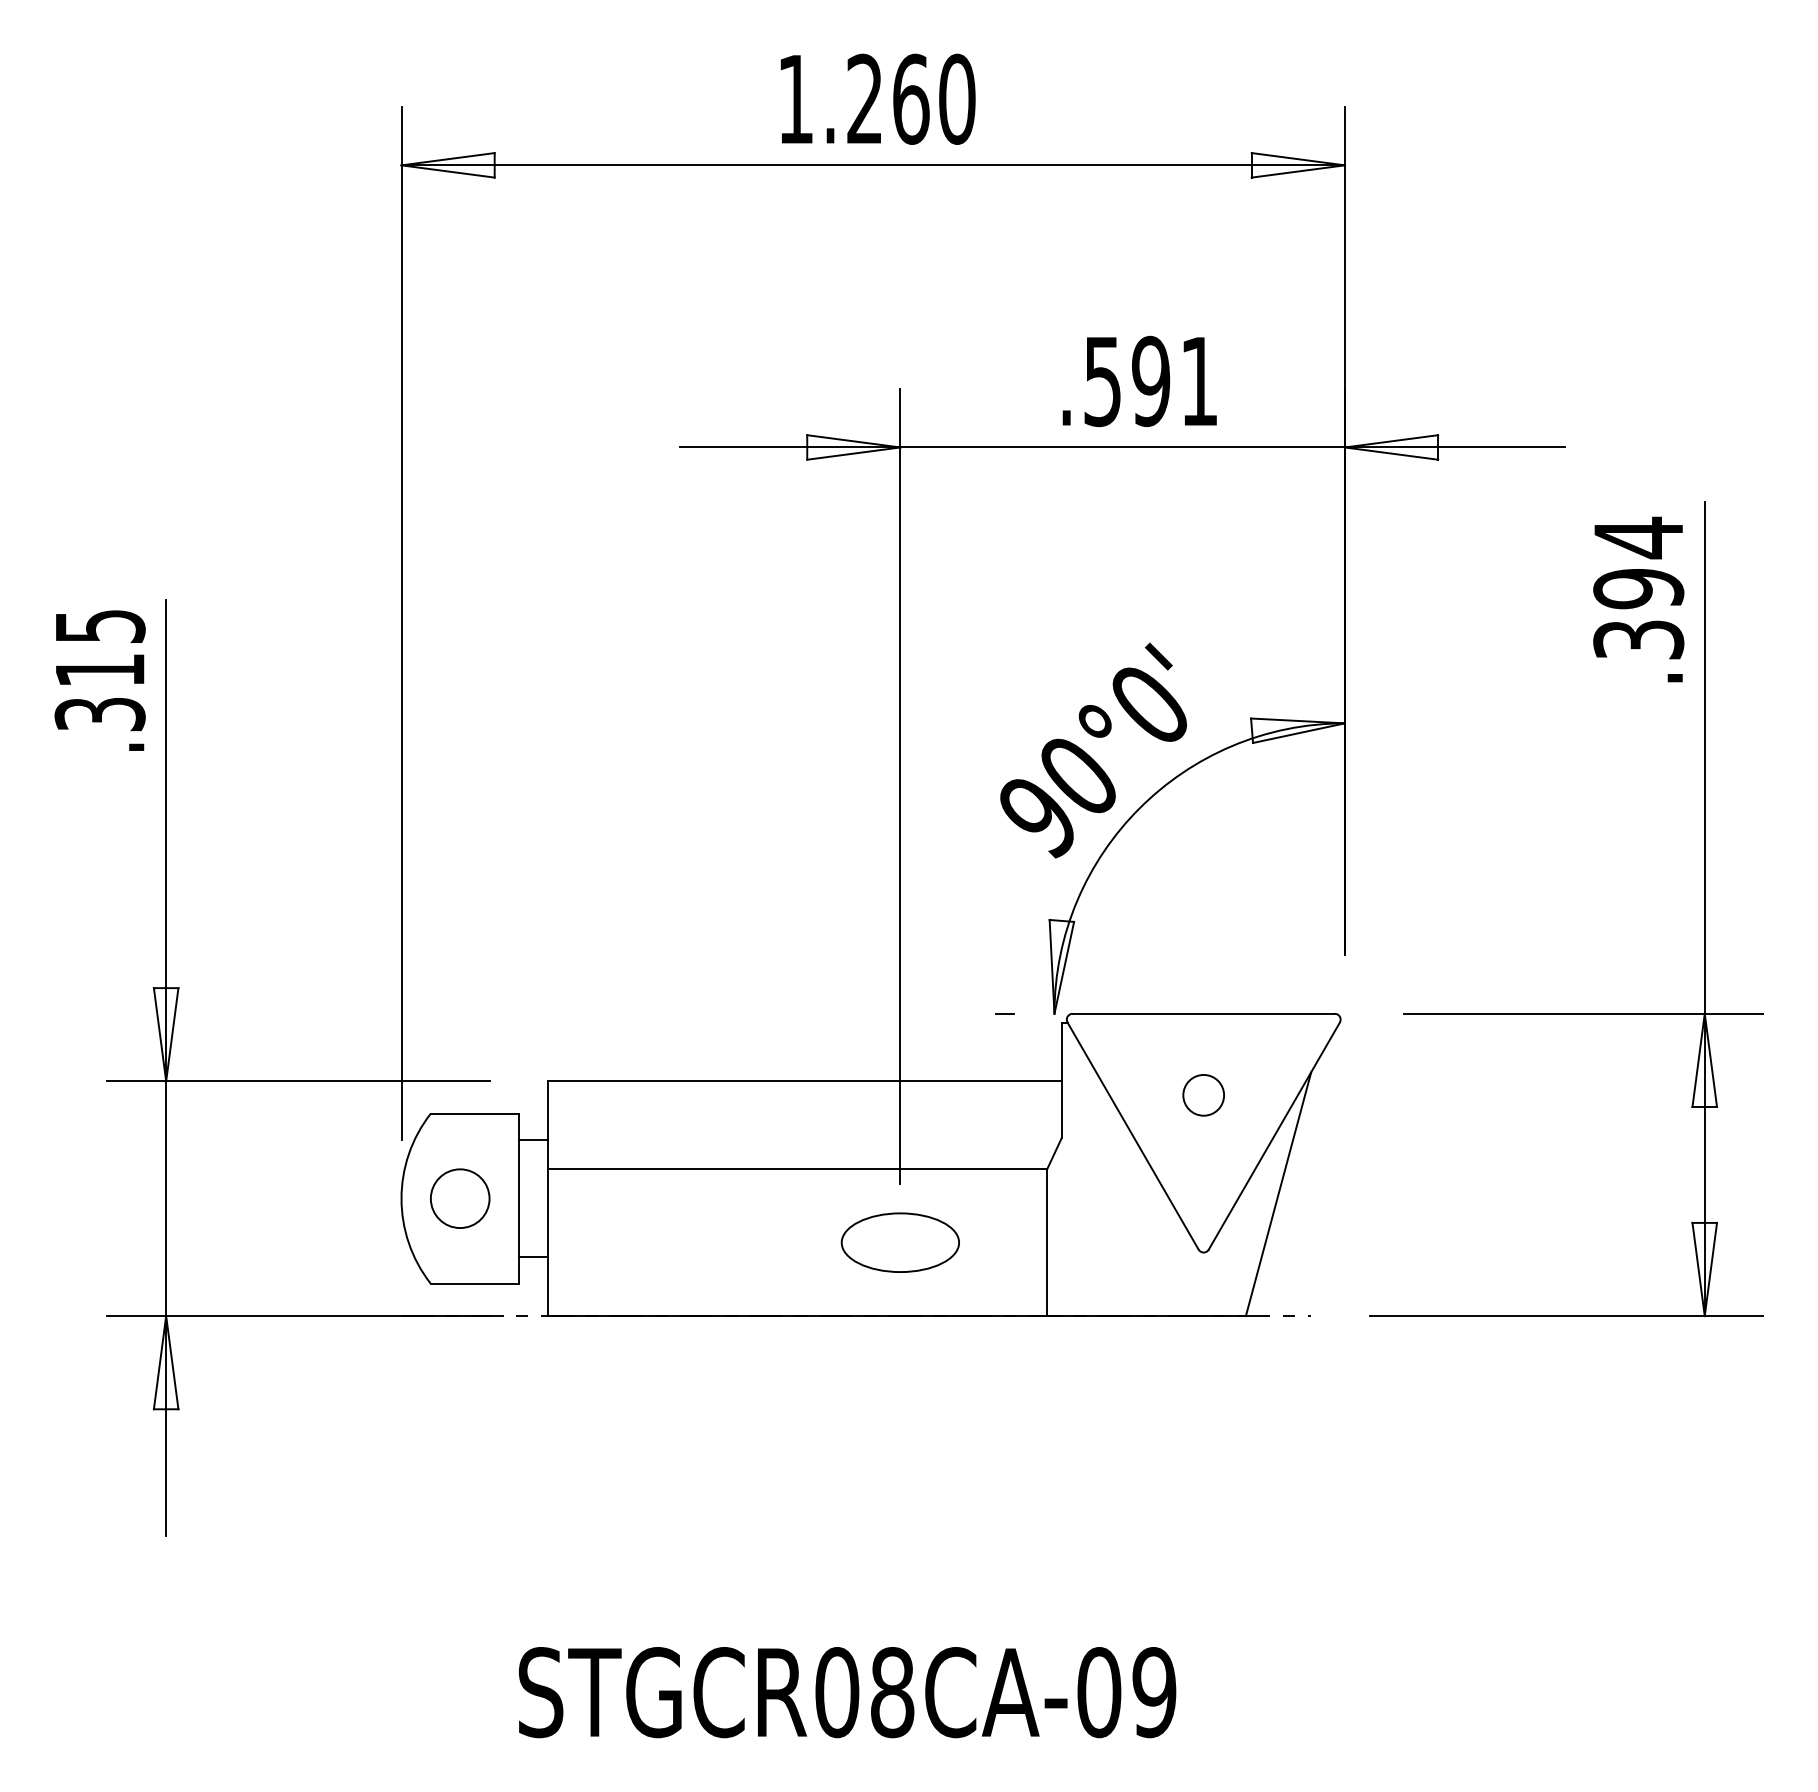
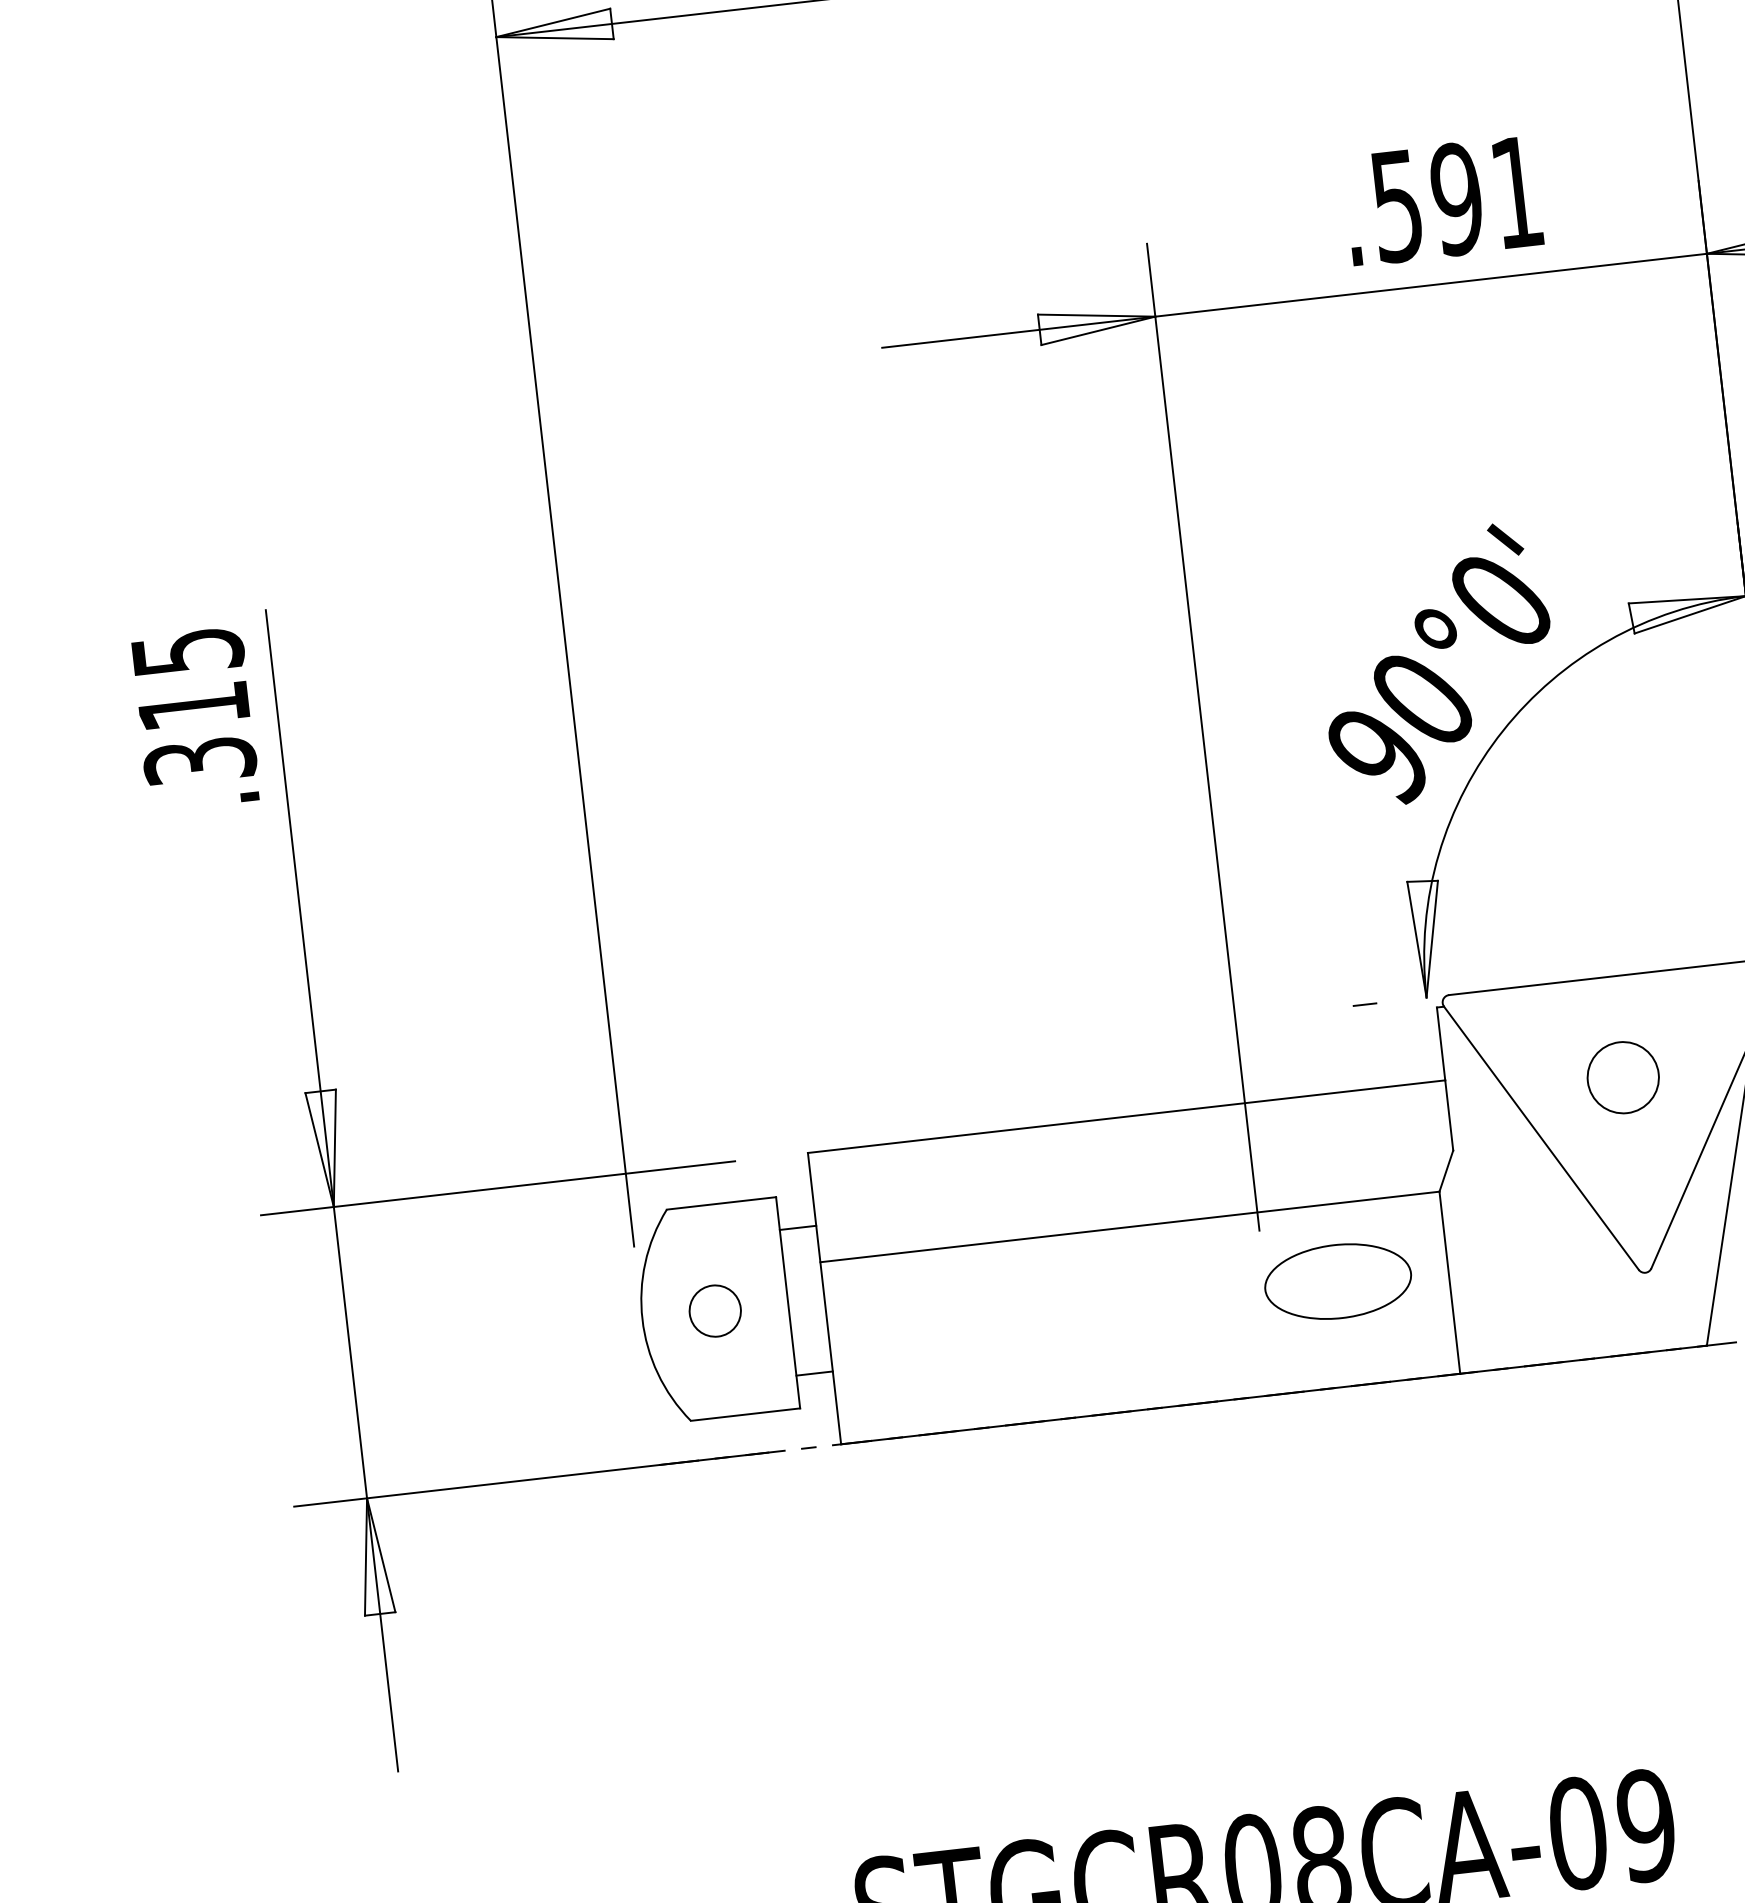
circle: (1203, 1094) -> (1622, 1076), size x1.4
circle: (459, 1198) -> (714, 1310), size x0.7
part: (899, 1242) -> (1337, 1281), moved

